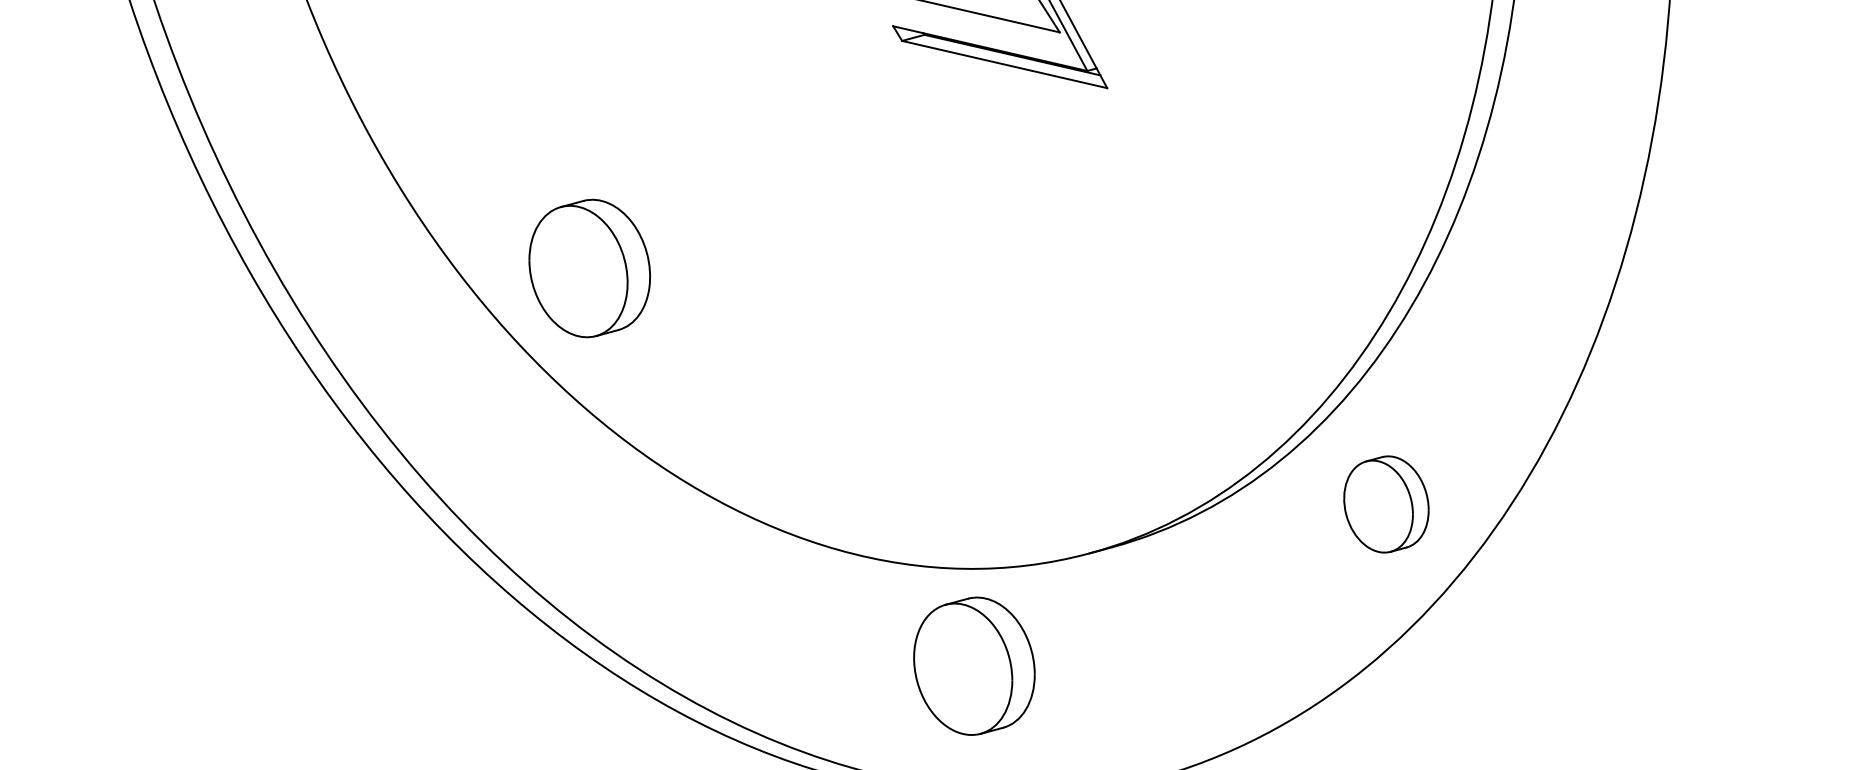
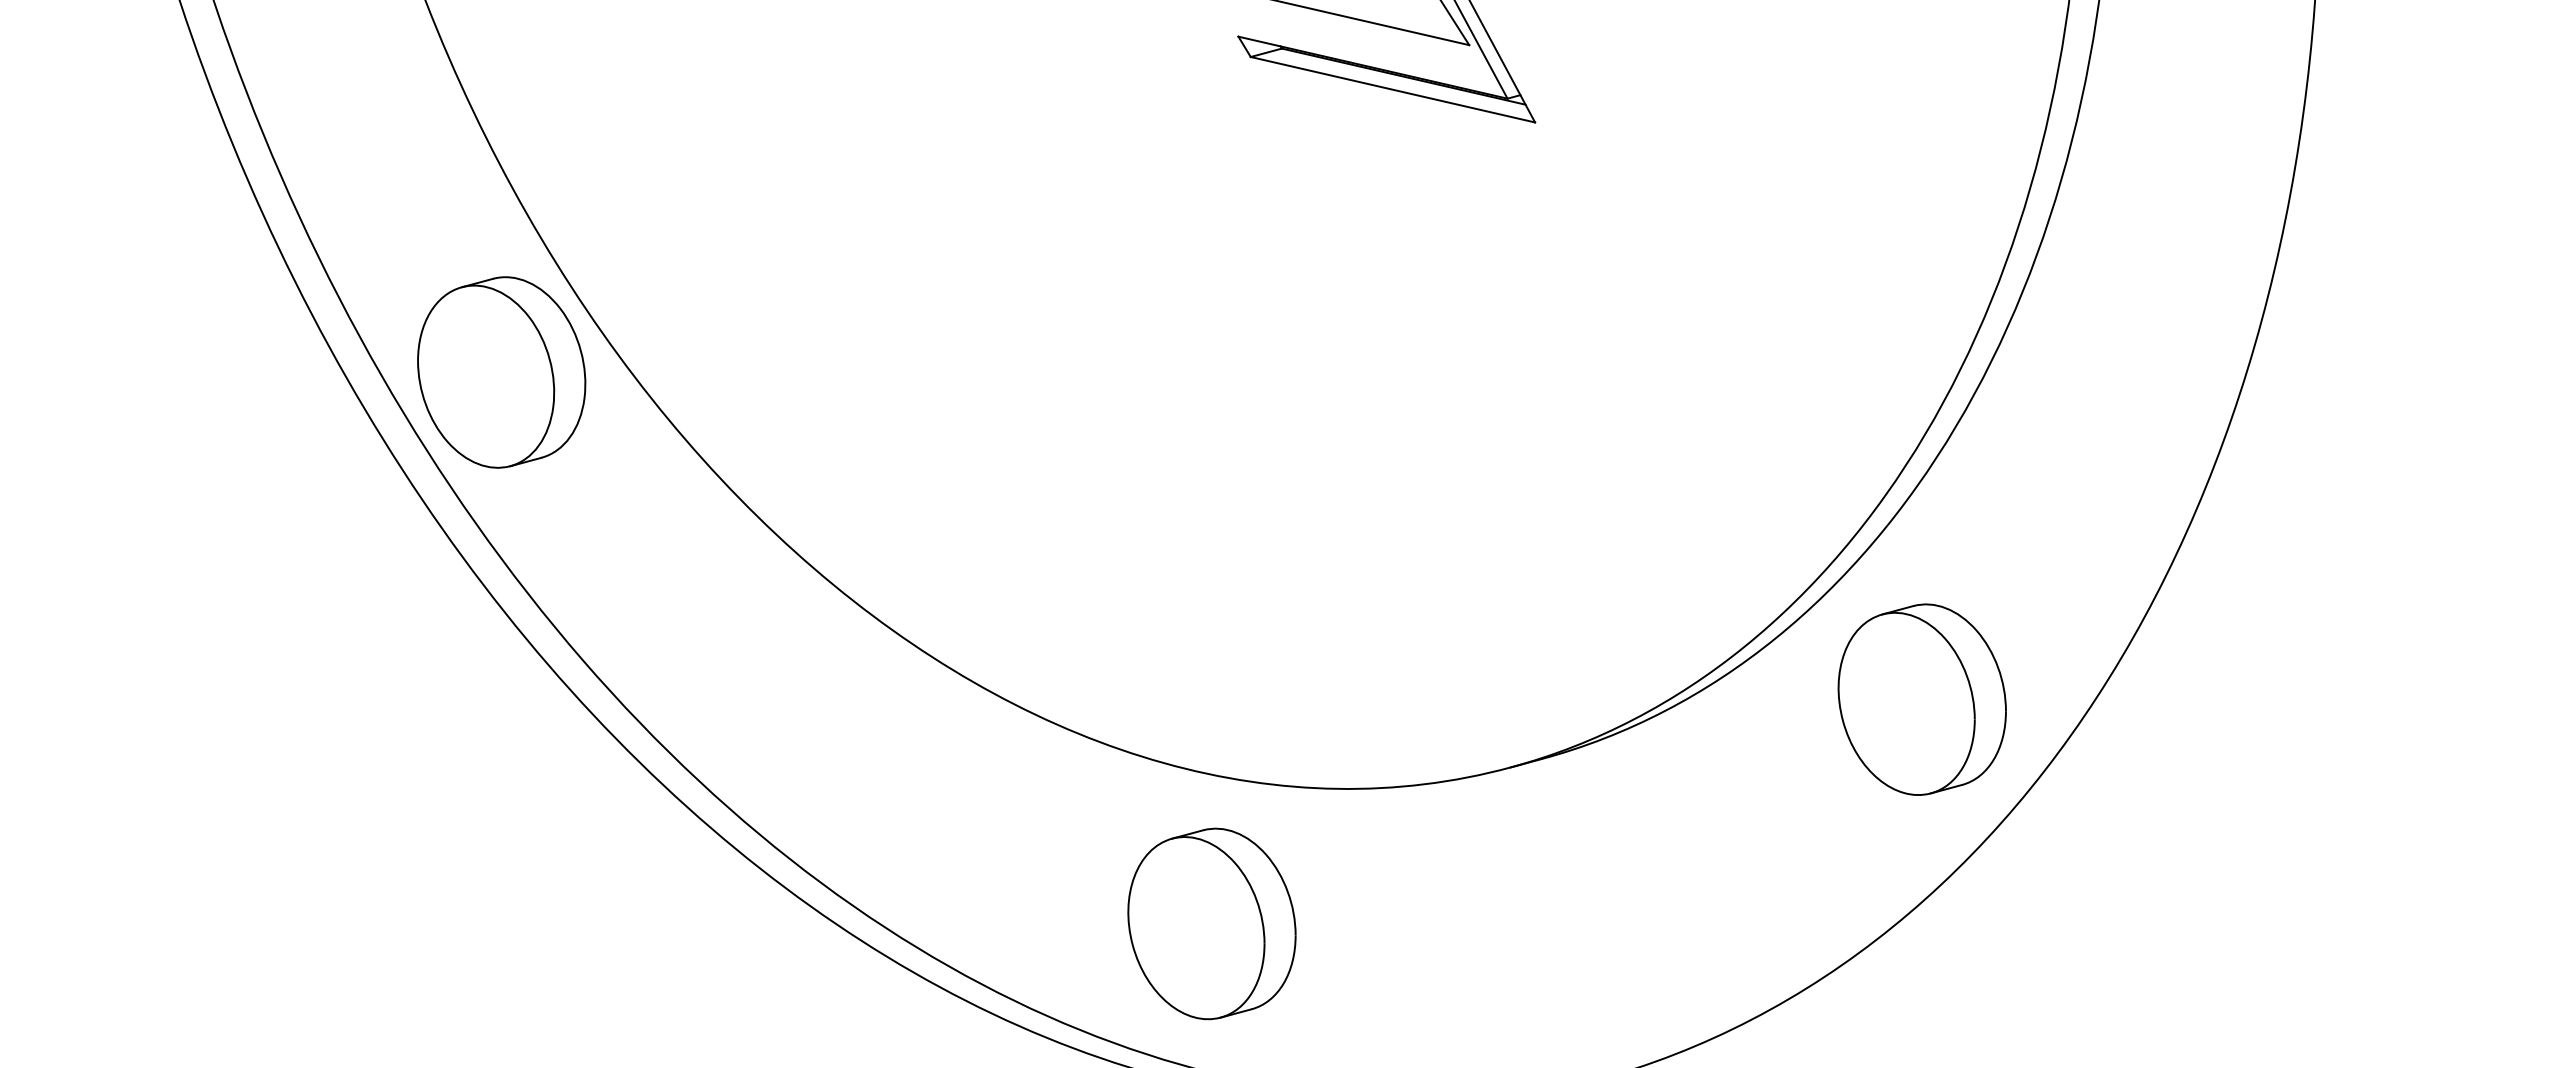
part: (589, 268) -> (501, 372), moved
part: (1385, 504) -> (1921, 699), size x1.43
part: (974, 665) -> (1211, 923), moved

